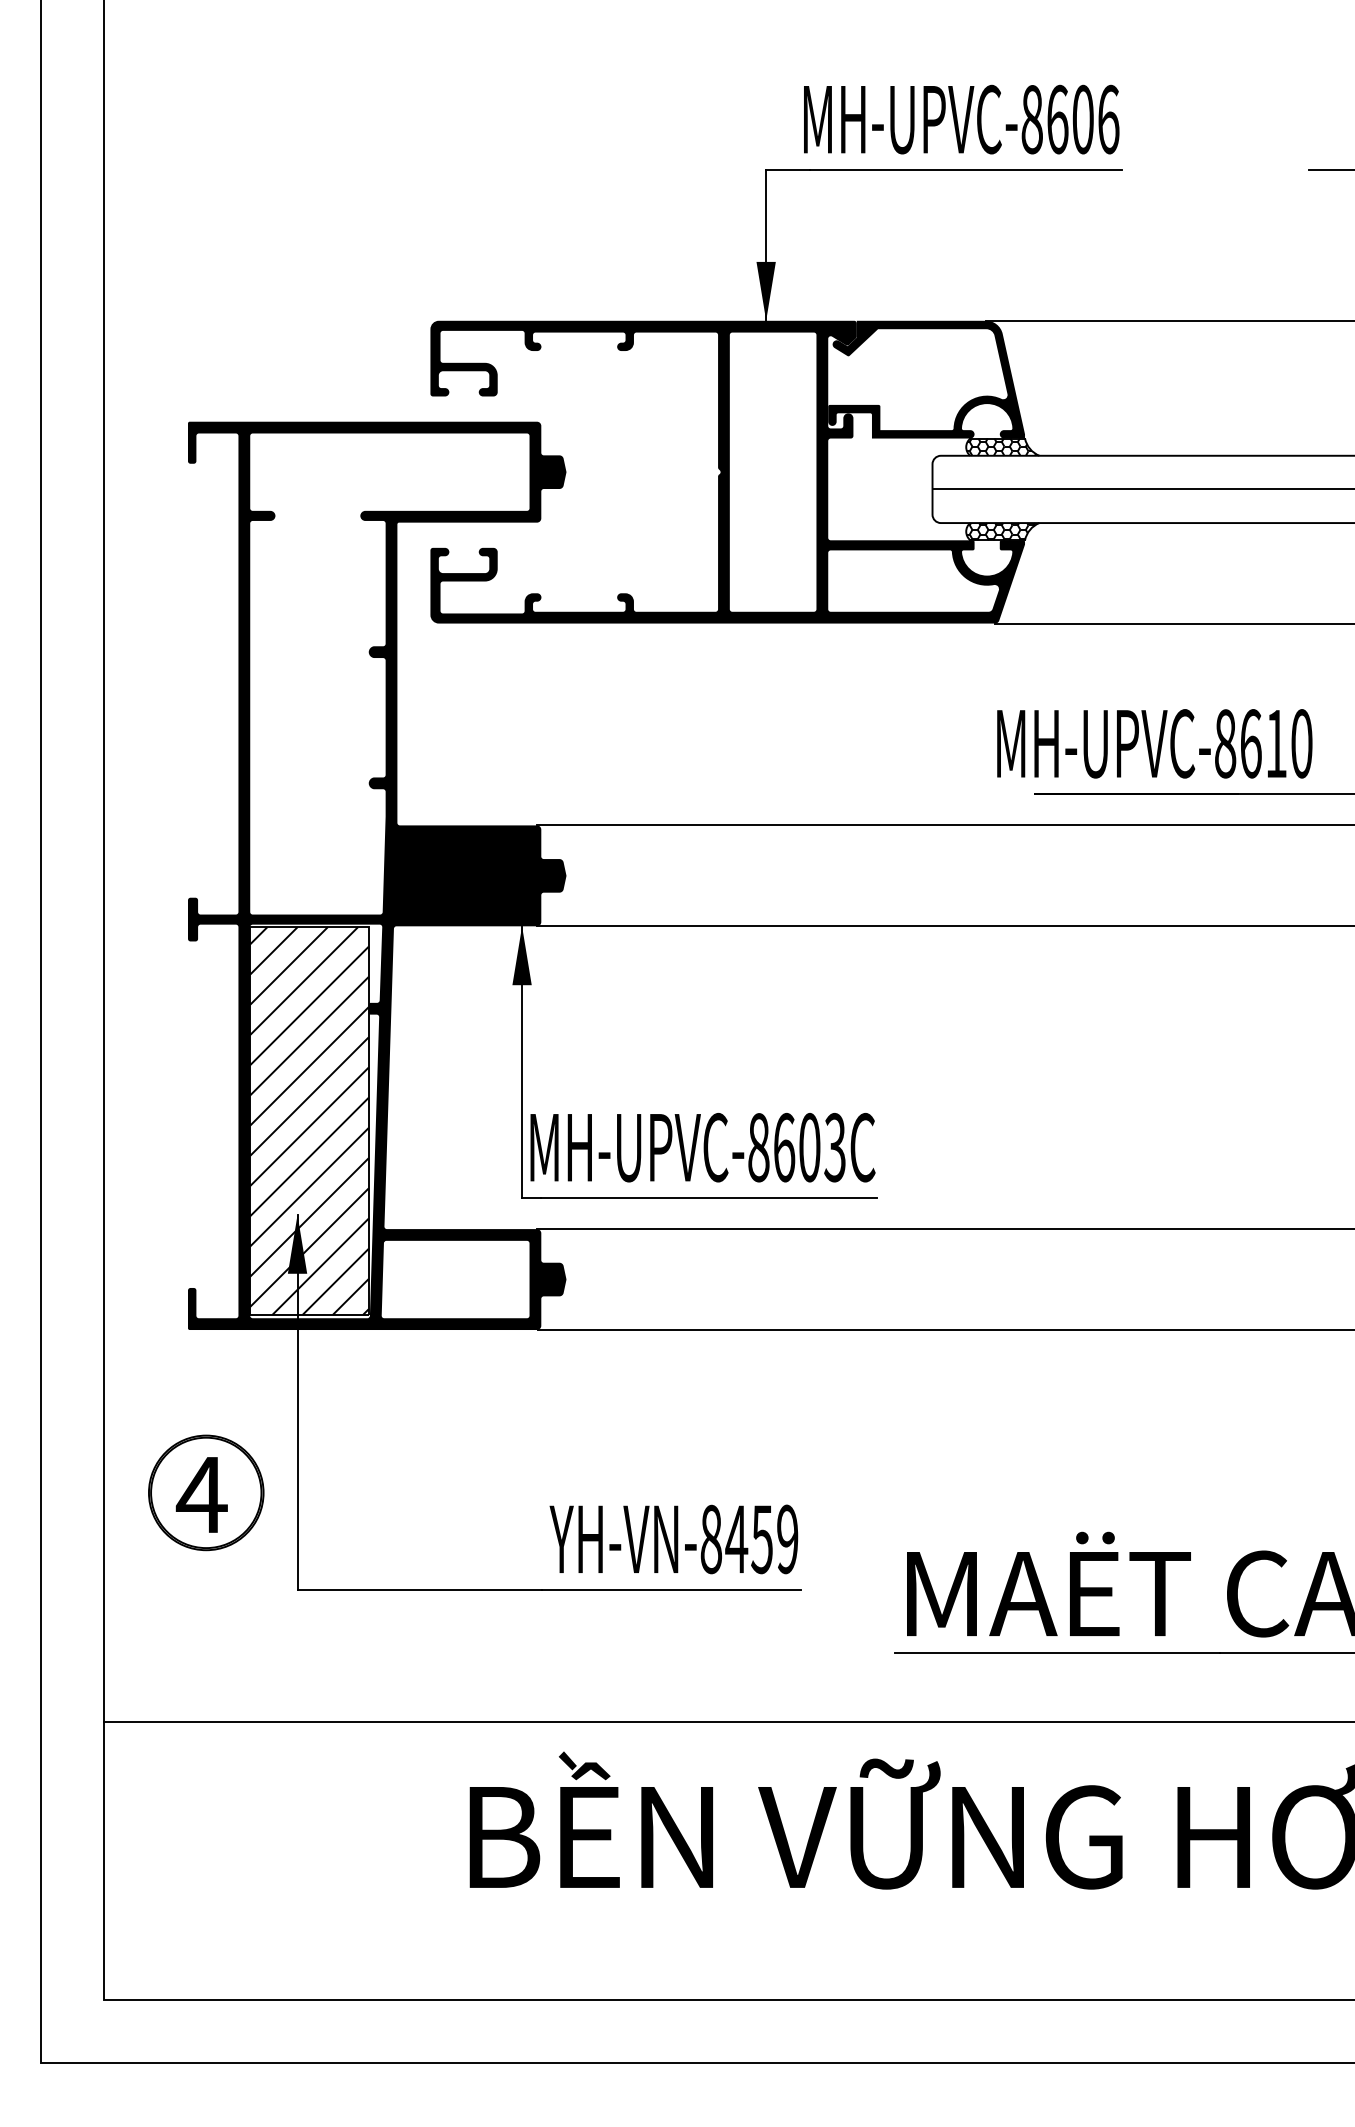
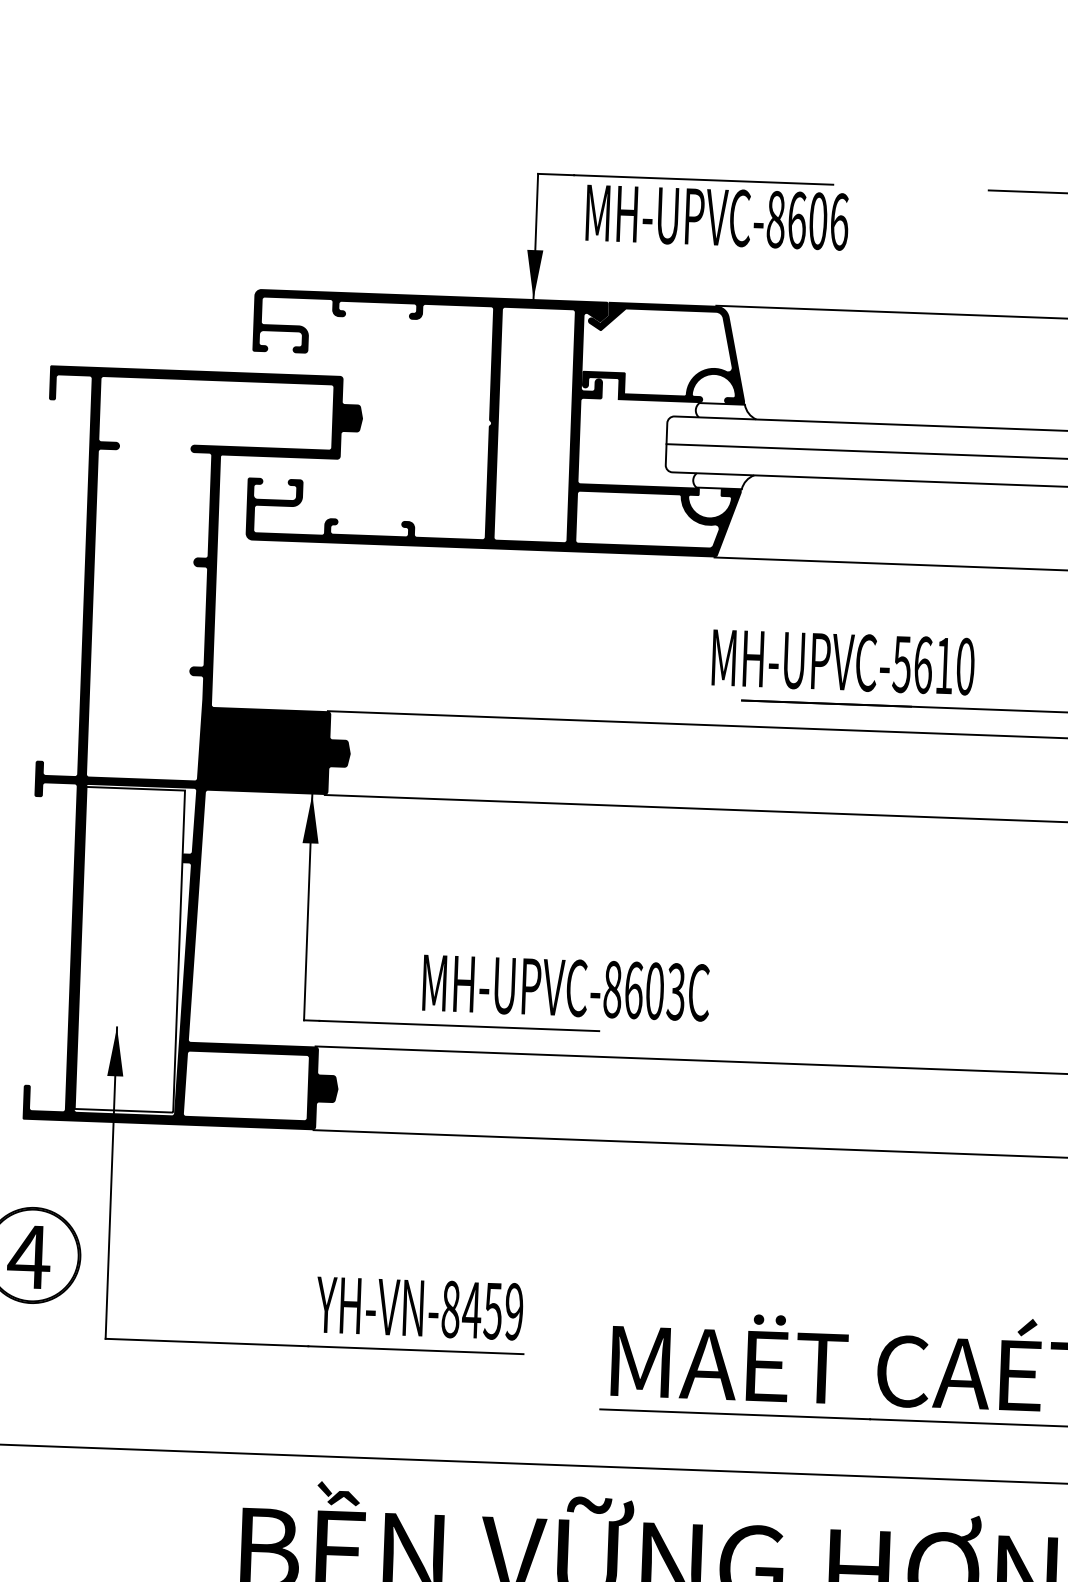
text: (961, 119) -> (717, 217), moved
hatch: (1001, 446) -> (725, 410), removed
hatch: (1000, 531) -> (721, 481), removed
text: (1225, 743) -> (902, 664), MH-UPVC-8610 -> MH-UPVC-5610
hatch: (309, 1120) -> (129, 949), removed
text: (702, 1147) -> (565, 987), moved

